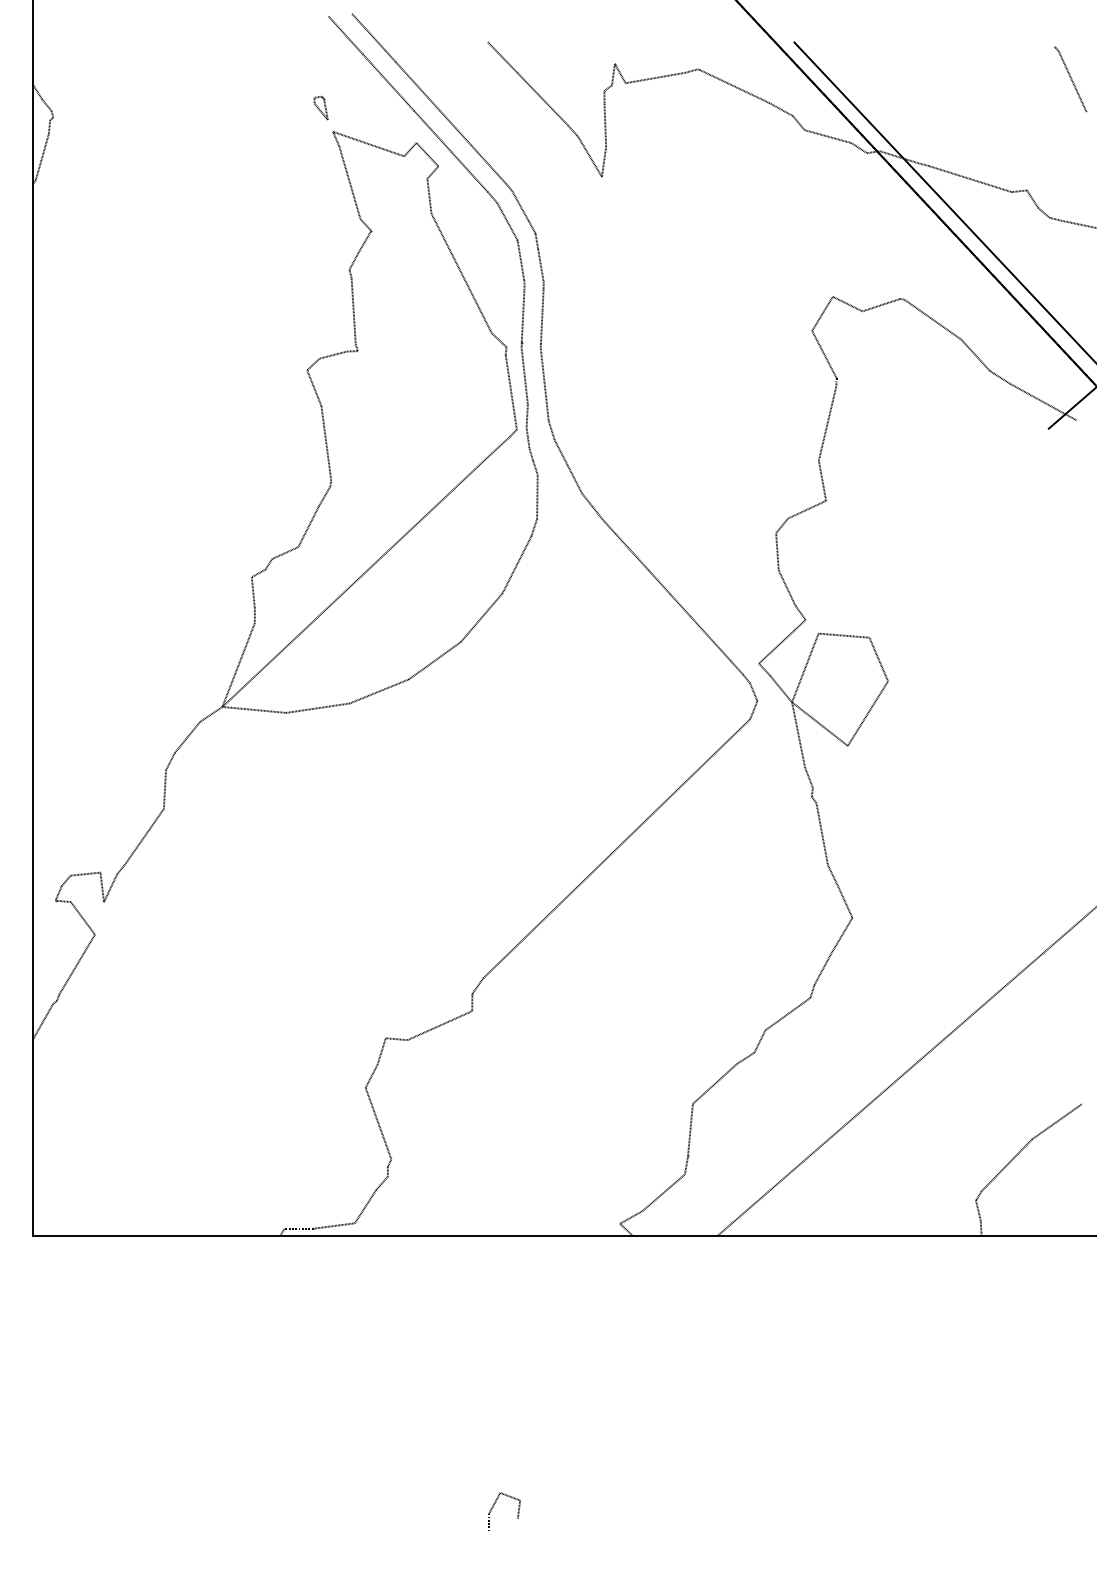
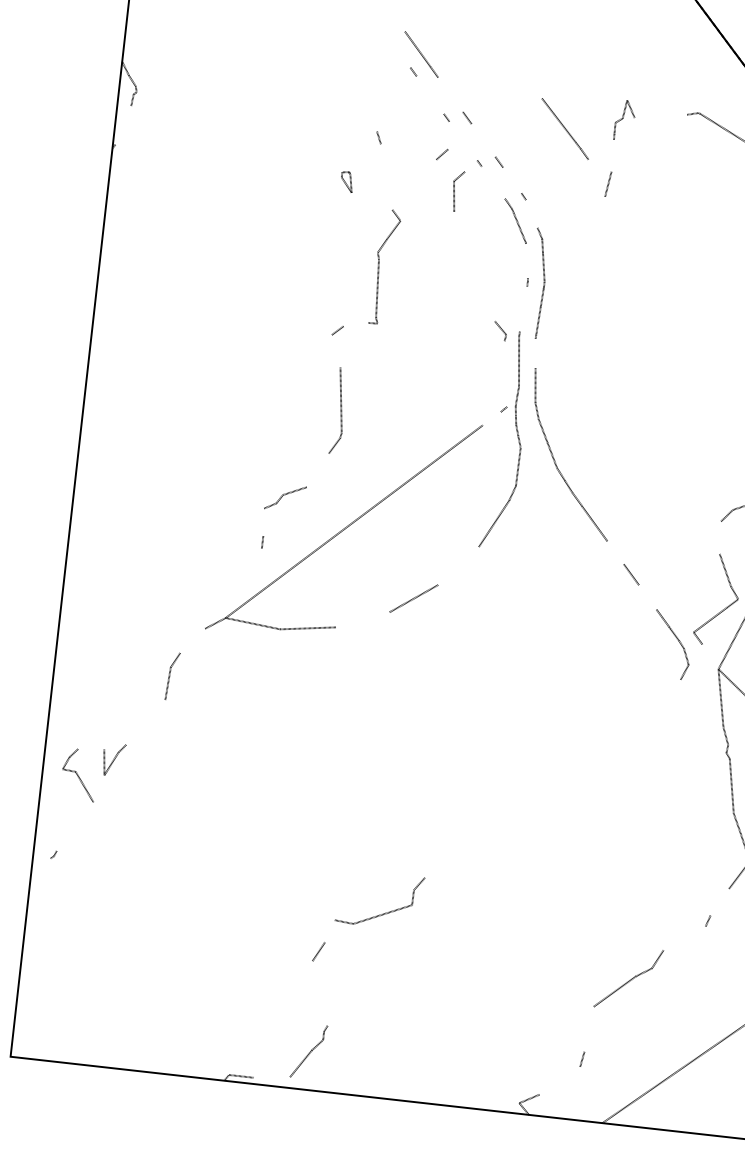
line: (345, 35) -> (397, 49), removed
line: (502, 57) -> (530, 83), removed
line: (655, 77) -> (661, 115), removed
line: (411, 80) -> (449, 94), removed
line: (389, 83) -> (430, 95), removed
part: (320, 107) -> (346, 181), moved
line: (455, 127) -> (483, 139), removed
line: (605, 128) -> (612, 155), removed
line: (432, 131) -> (463, 141), removed
line: (368, 143) -> (406, 145), removed
line: (427, 154) -> (456, 160), removed
line: (589, 156) -> (596, 177), removed
line: (41, 157) -> (122, 125), removed
line: (493, 169) -> (512, 179), removed
line: (472, 175) -> (493, 182), removed
line: (349, 182) -> (386, 177), removed
line: (520, 205) -> (531, 213), removed
line: (520, 260) -> (526, 261), removed
line: (461, 273) -> (474, 266), removed
line: (522, 315) -> (523, 308), removed
line: (333, 354) -> (355, 324), removed
line: (542, 364) -> (535, 353), removed
line: (314, 388) -> (336, 351), removed
line: (510, 391) -> (505, 373), removed
line: (500, 444) -> (491, 418), removed
line: (308, 526) -> (317, 470), removed
line: (777, 551) -> (720, 537), removed
line: (659, 582) -> (615, 552), removed
line: (252, 592) -> (262, 522), removed
line: (481, 617) -> (458, 565), removed
line: (701, 628) -> (647, 596), removed
line: (238, 664) -> (243, 582), removed
line: (781, 689) -> (710, 657), removed
line: (378, 691) -> (362, 619), removed
line: (187, 737) -> (192, 641), removed
line: (144, 836) -> (145, 722), removed
line: (616, 848) -> (552, 778), removed
line: (85, 873) -> (91, 748), removed
line: (76, 964) -> (74, 826), removed
line: (823, 967) -> (719, 901), removed
line: (787, 1013) -> (684, 937), removed
line: (42, 1021) -> (39, 872), removed
line: (381, 1051) -> (329, 931), removed
line: (378, 1123) -> (320, 993), removed
line: (690, 1129) -> (589, 1028), removed
line: (663, 1192) -> (559, 1080), removed
line: (333, 1225) -> (271, 1076), removed

